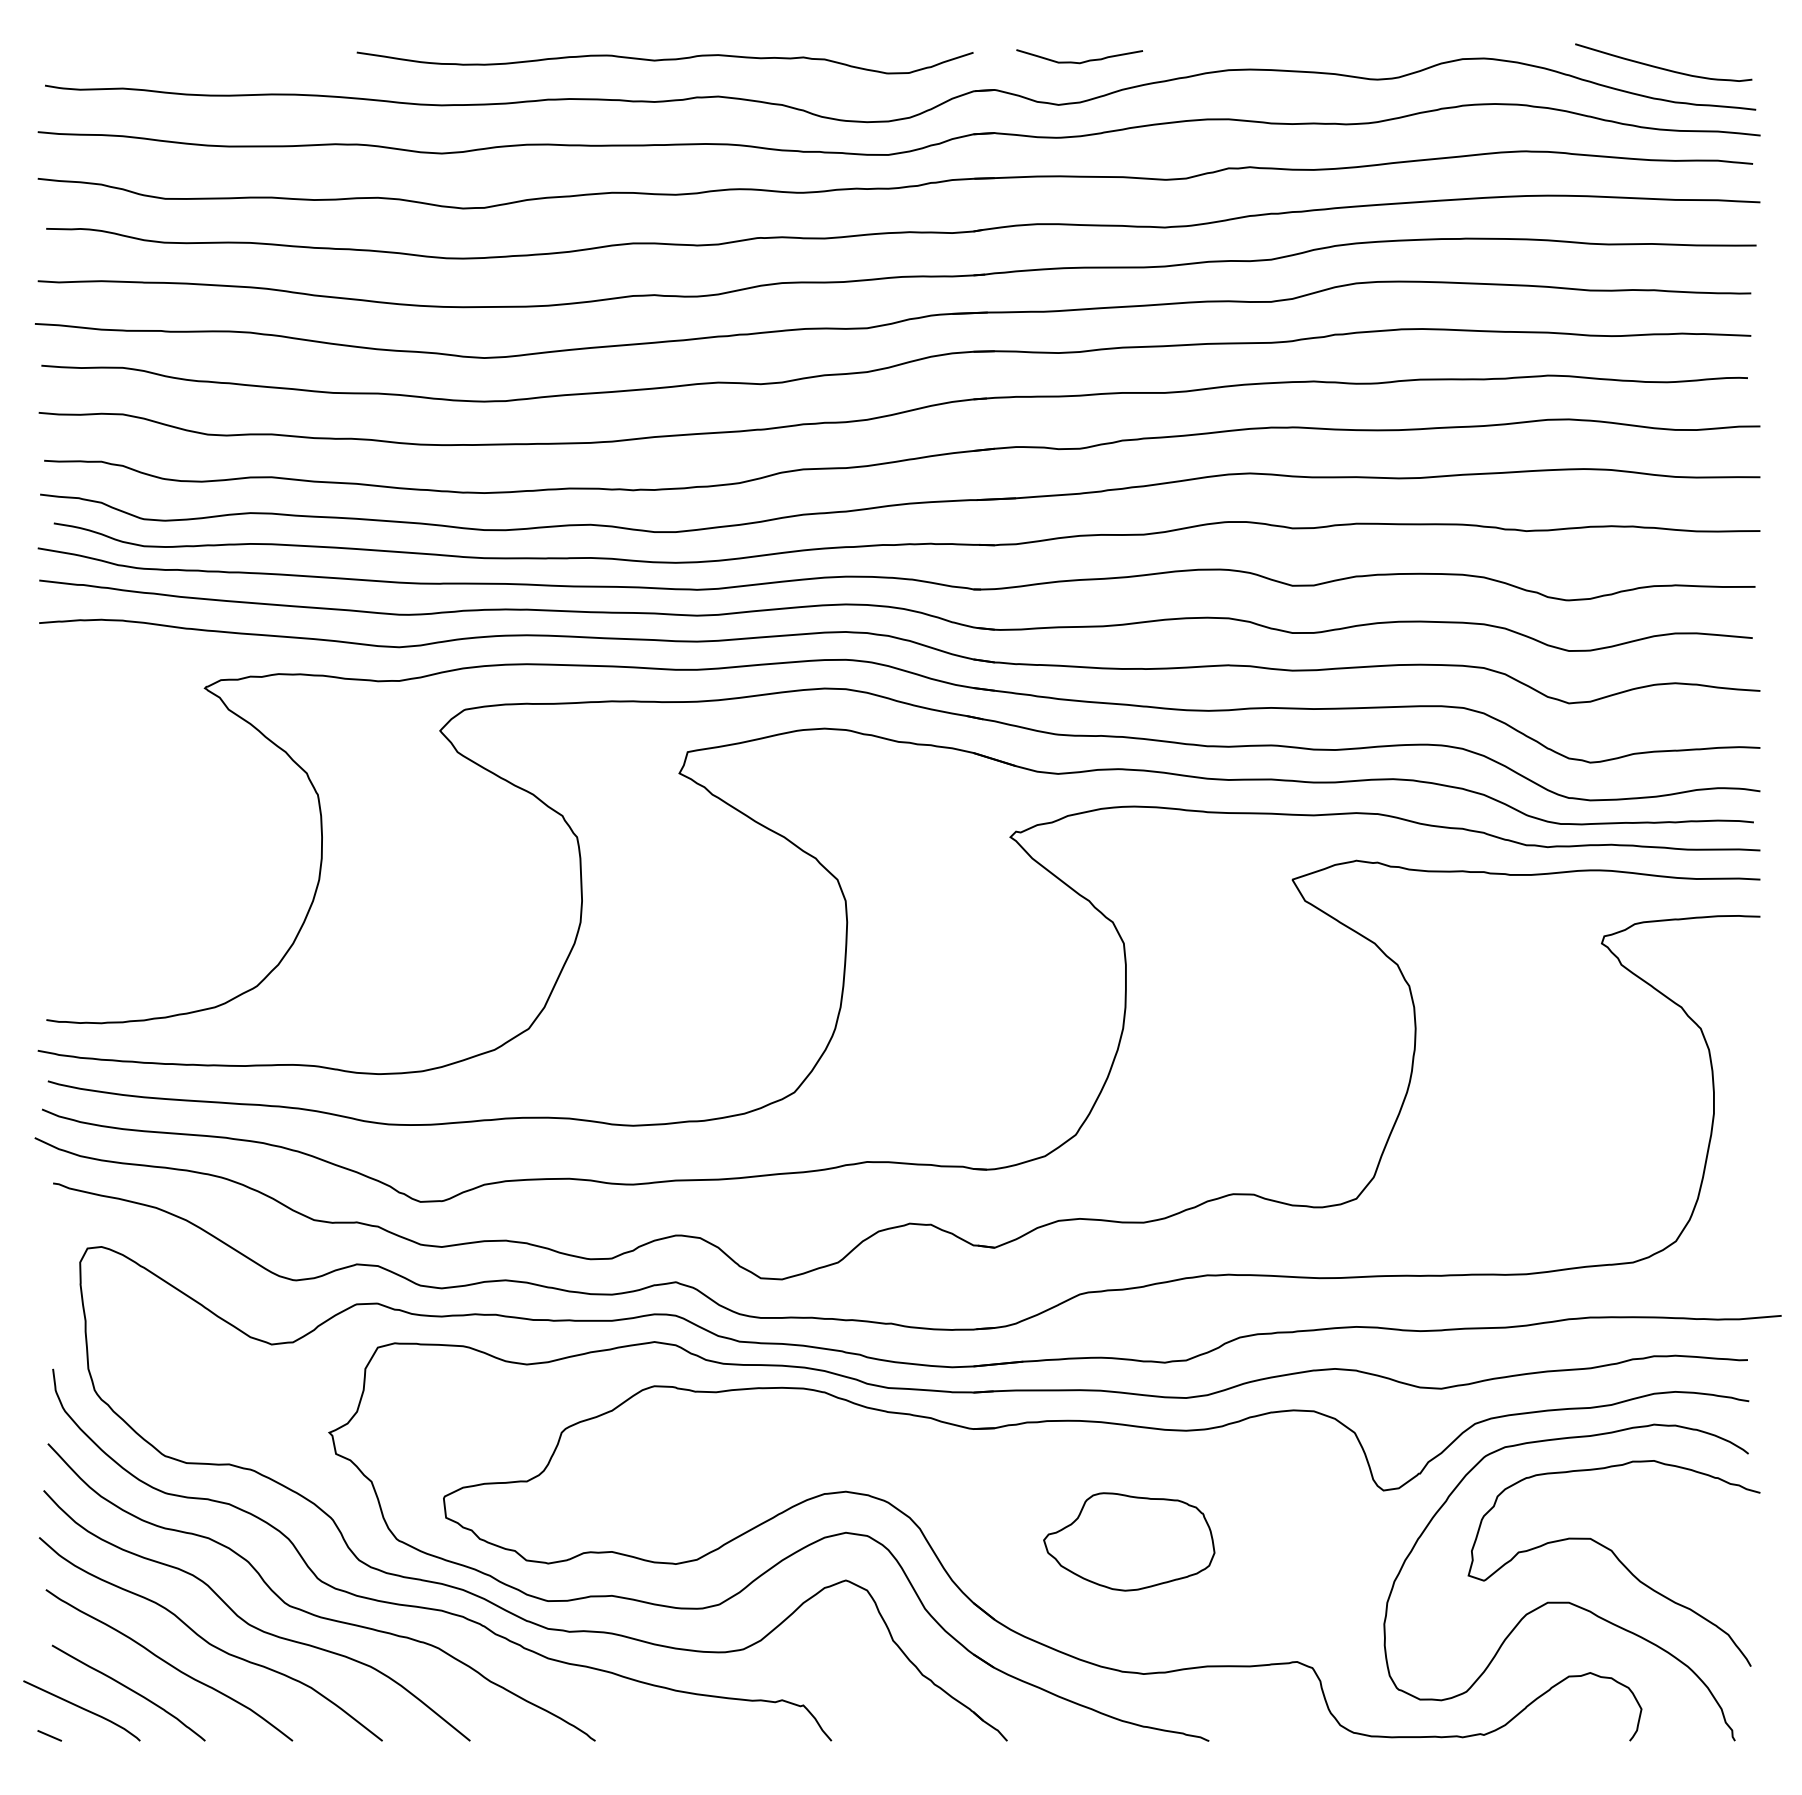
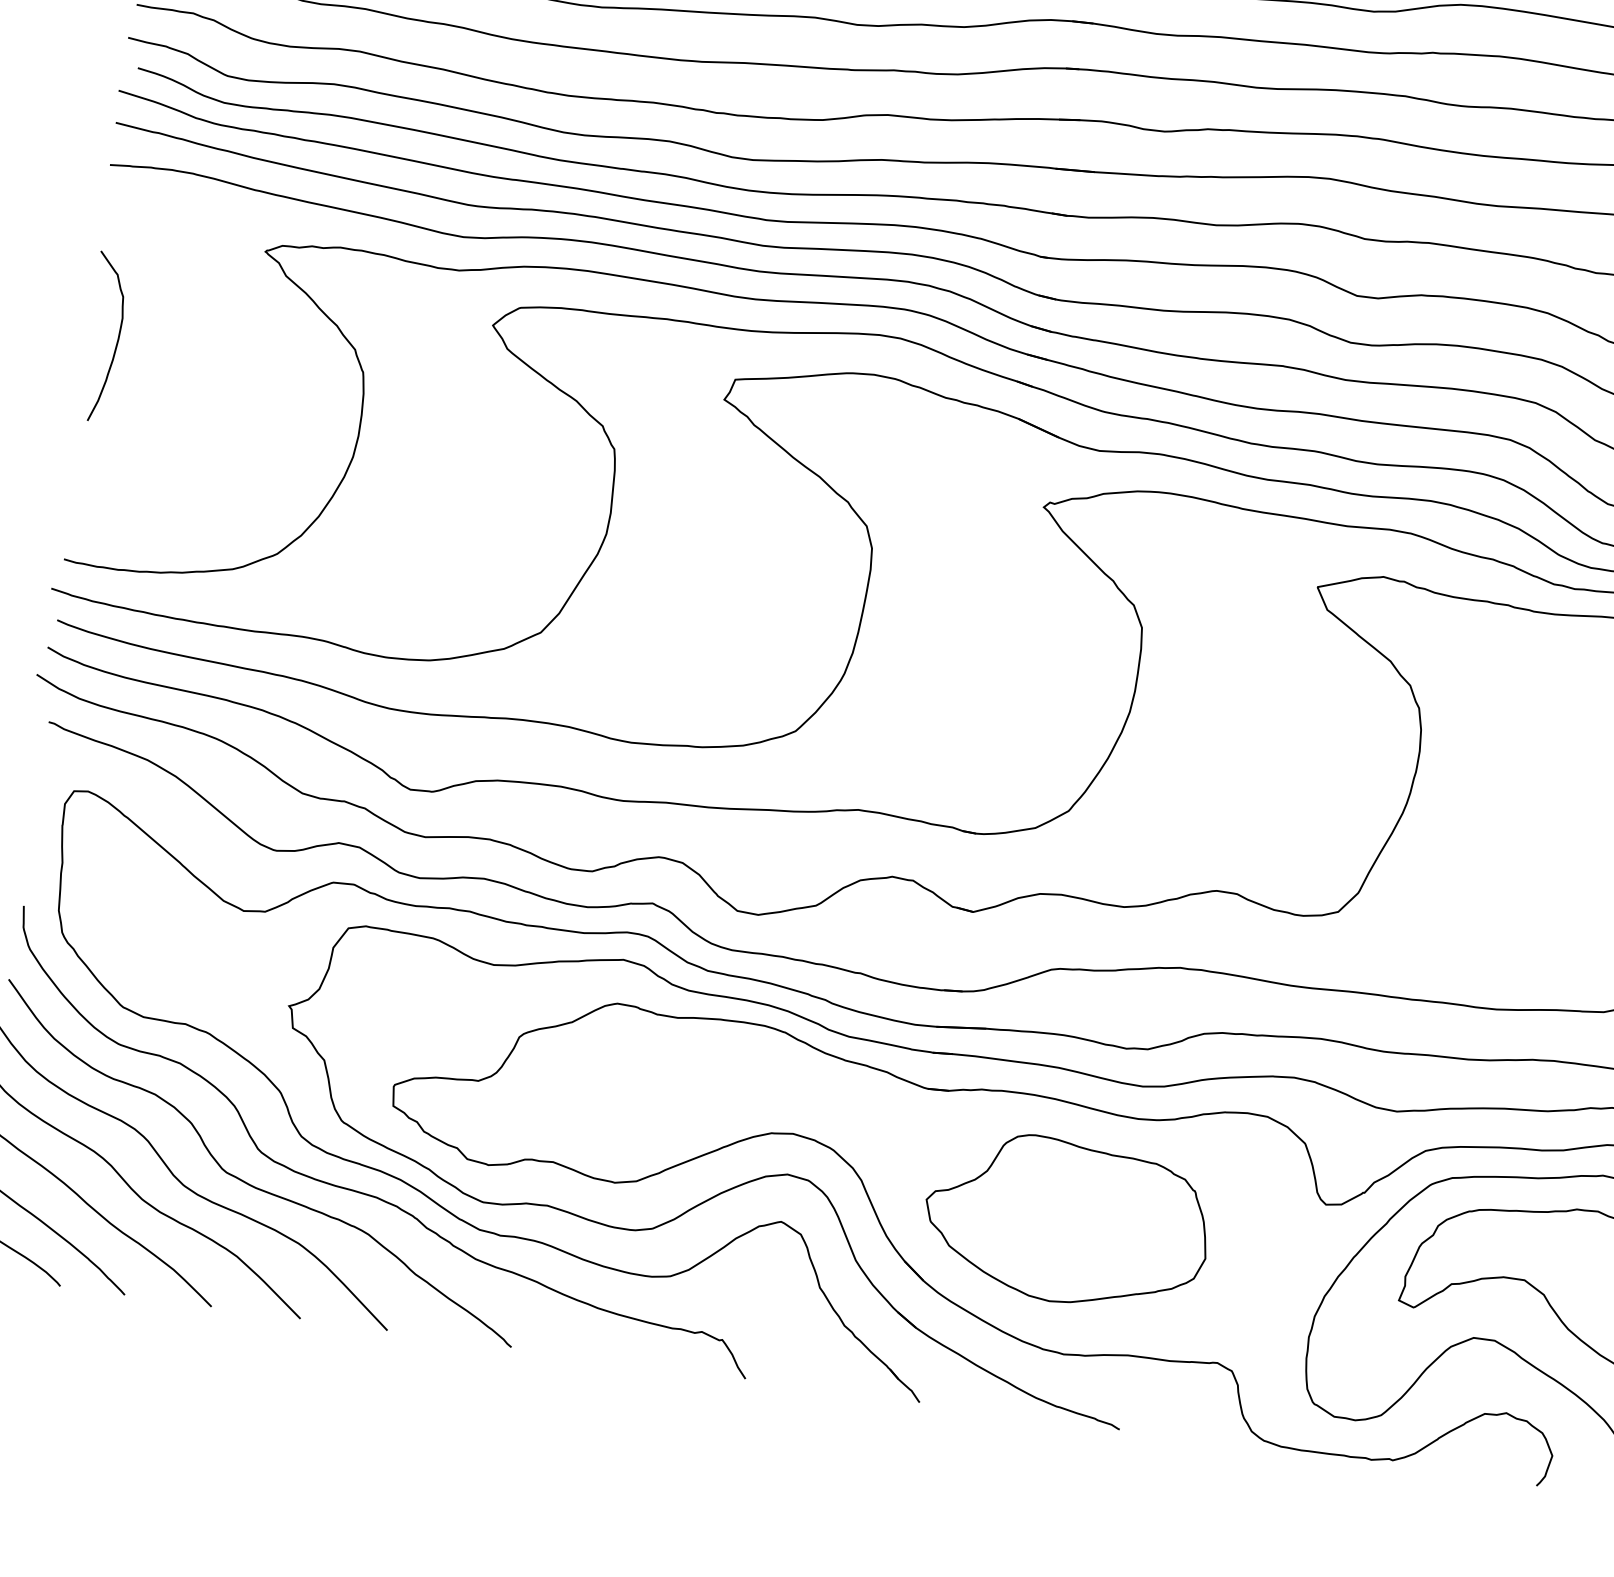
curve: (69, 795) -> (116, 339), added
part: (1129, 1541) -> (1067, 1221), size x1.67

